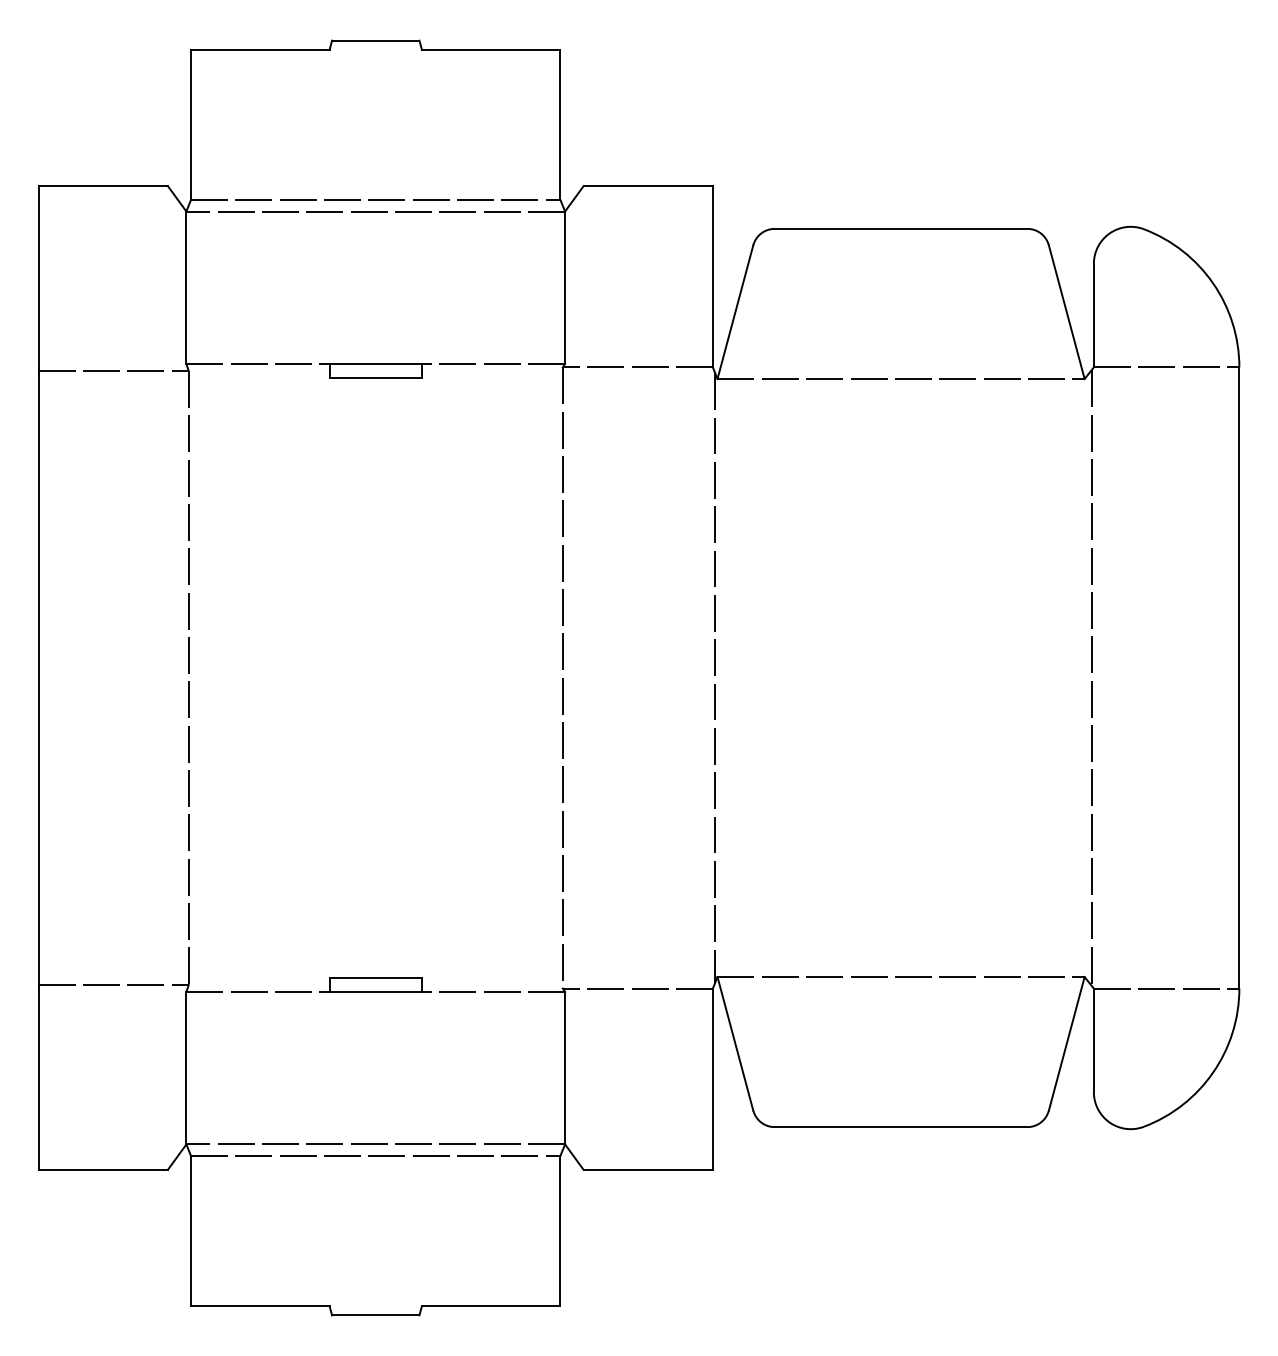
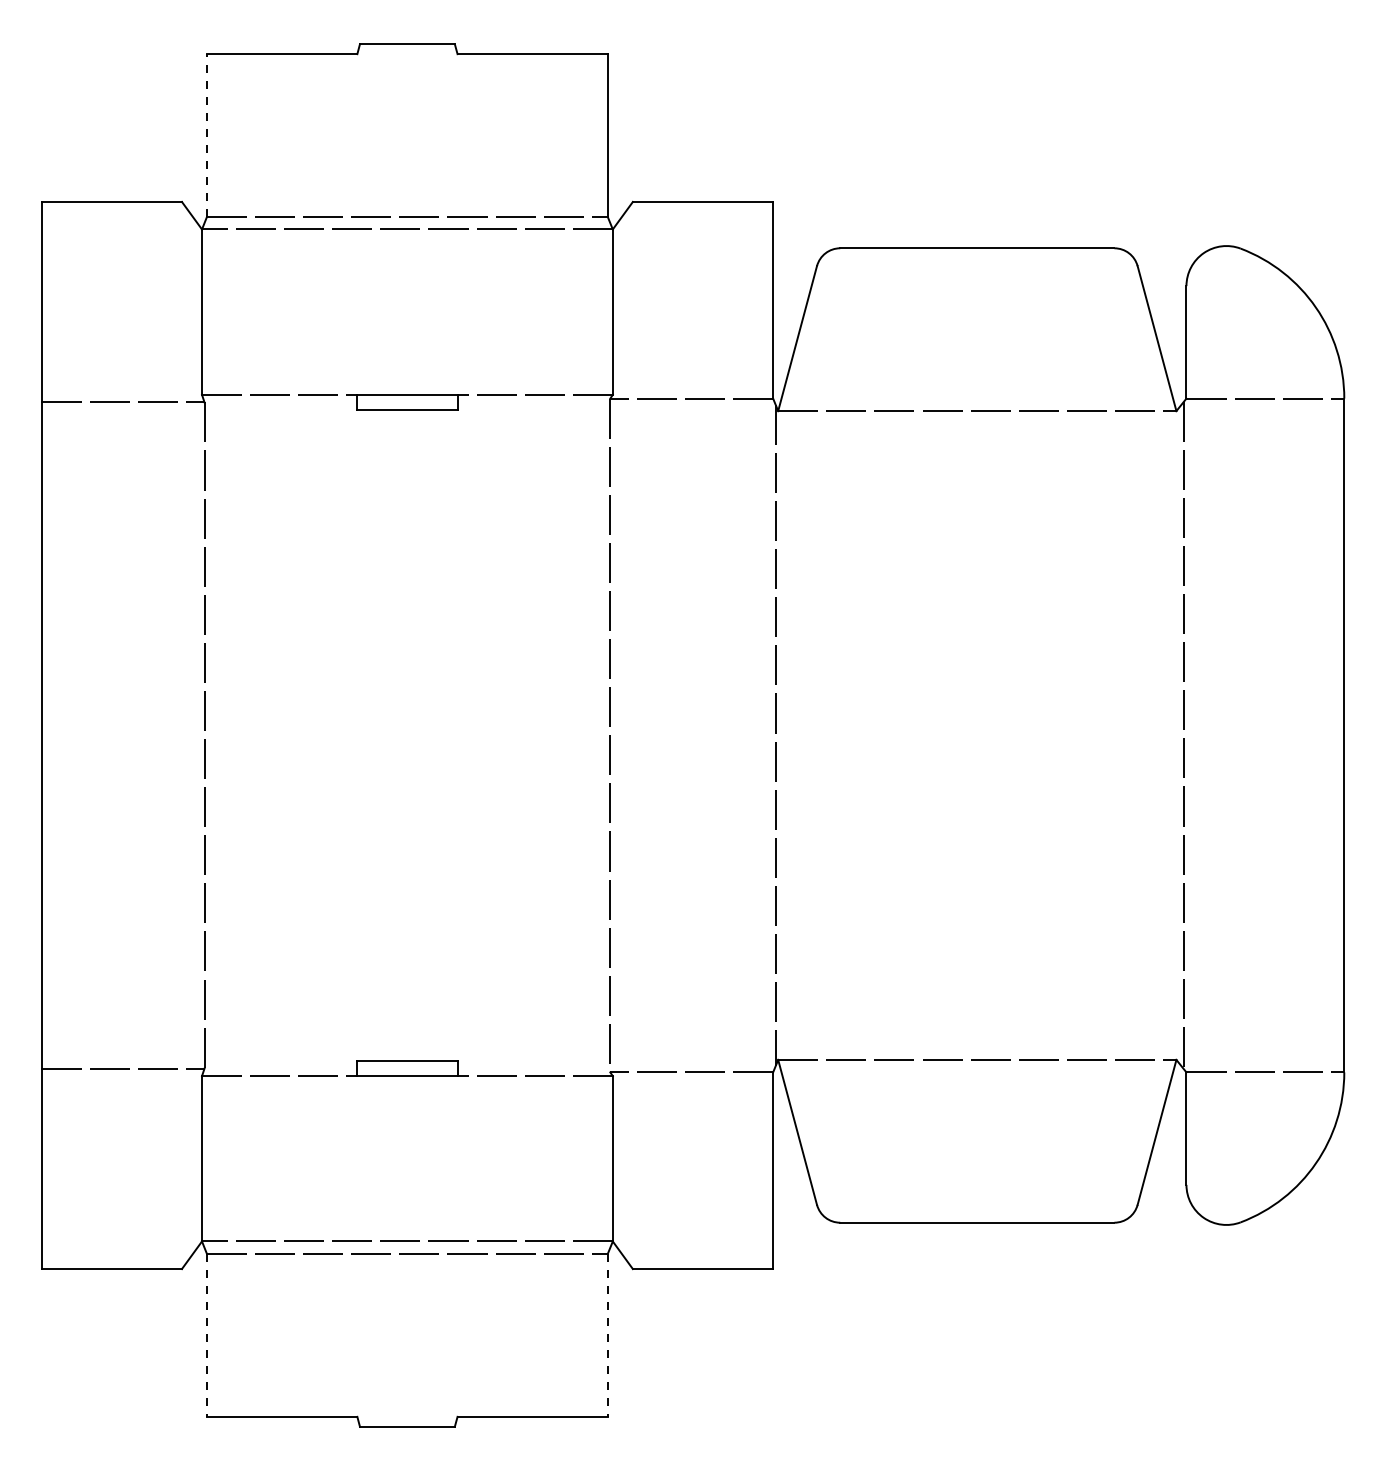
line: (190, 124) -> (206, 135), solid -> dashed
line: (190, 1231) -> (206, 1335), solid -> dashed
line: (560, 1231) -> (607, 1335), solid -> dashed

